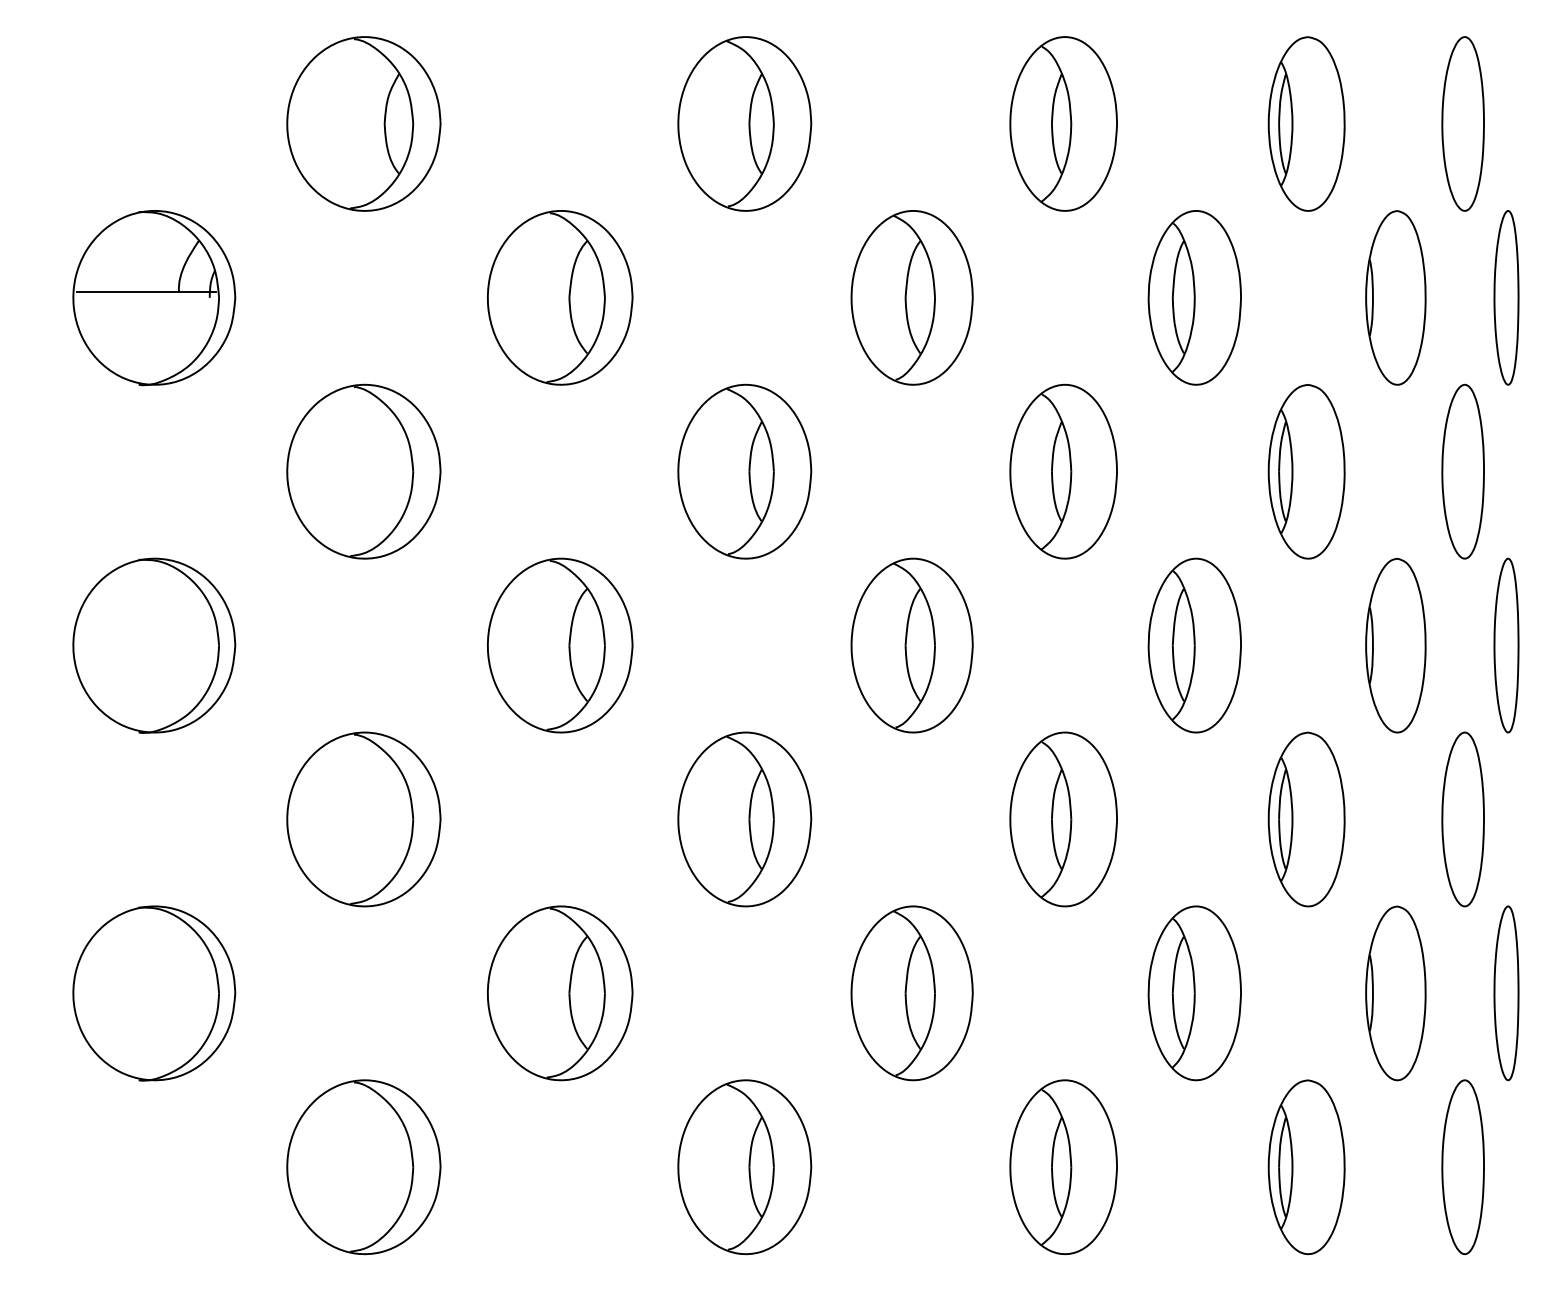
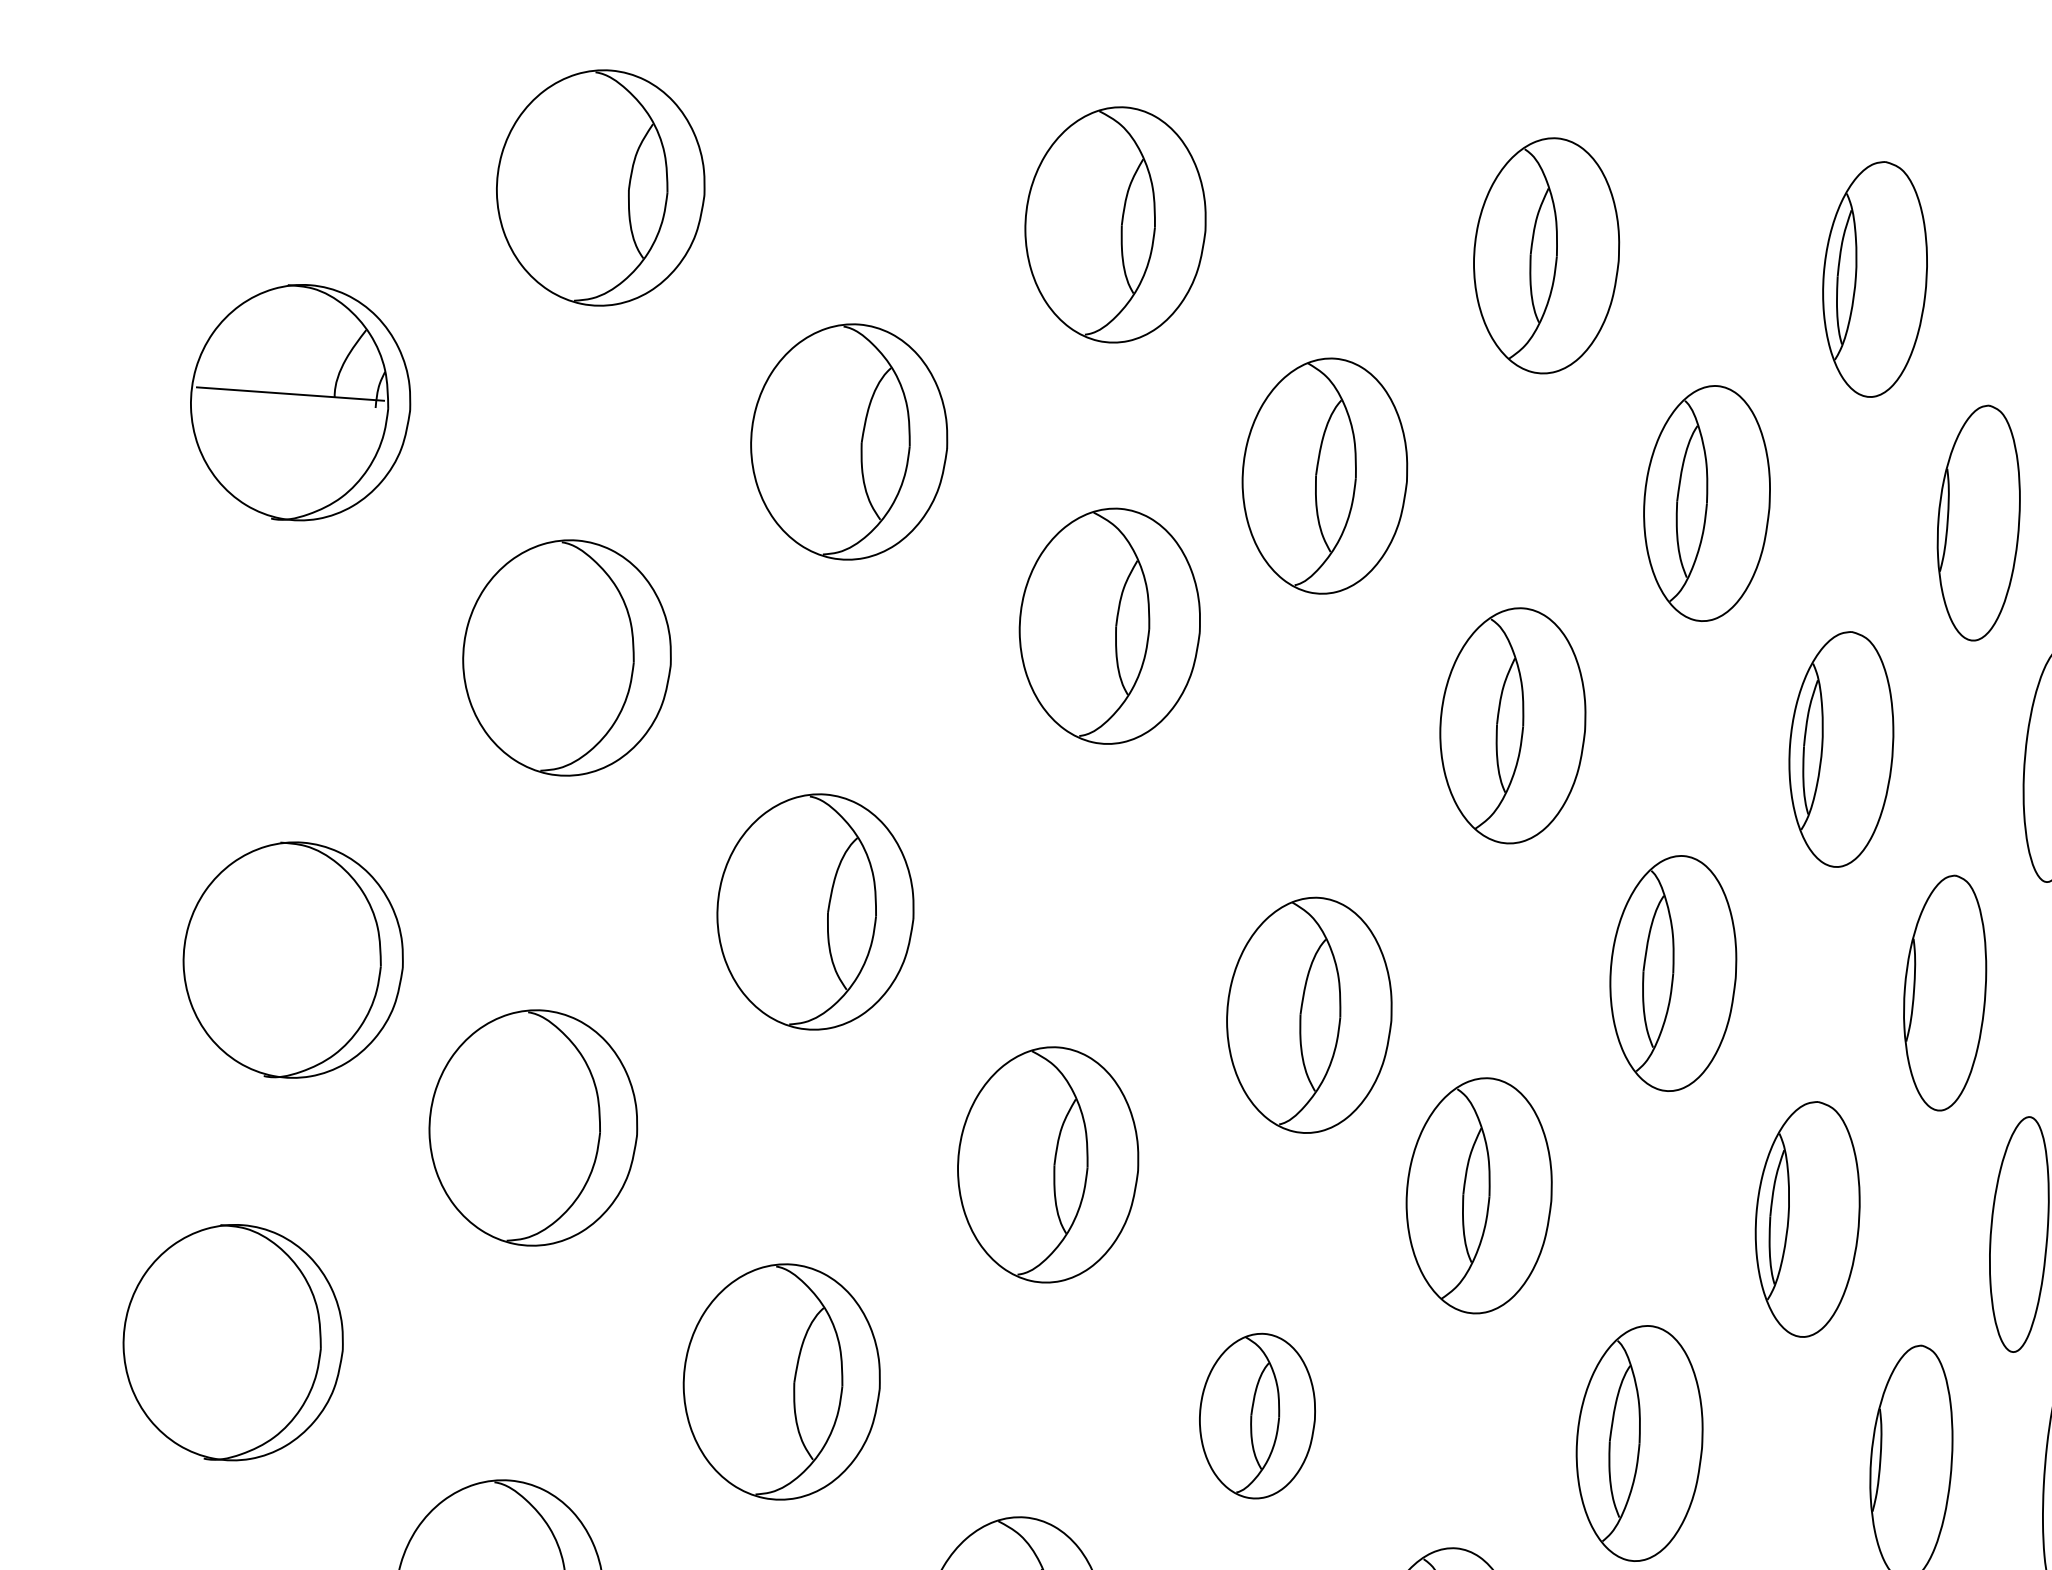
part: (744, 471) -> (1109, 625), moved
part: (154, 645) -> (293, 959), moved
part: (911, 645) -> (1308, 1015), moved
part: (911, 993) -> (1256, 1416), size x0.7

